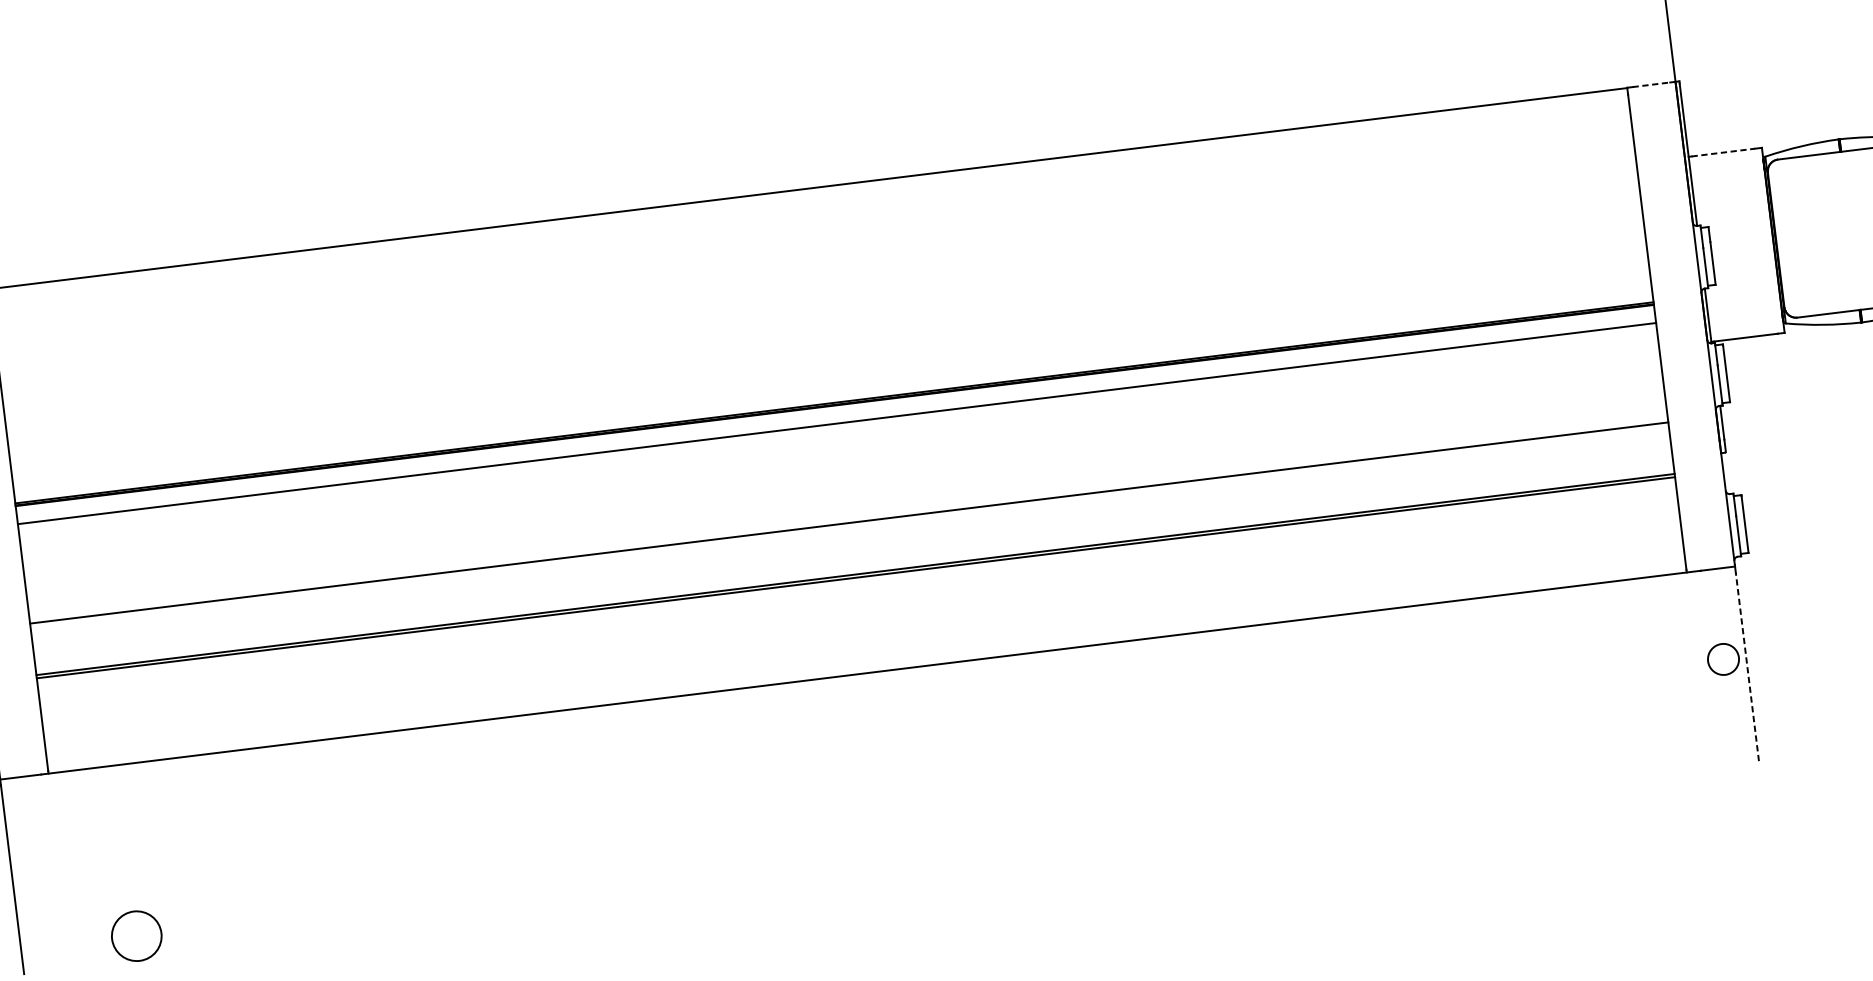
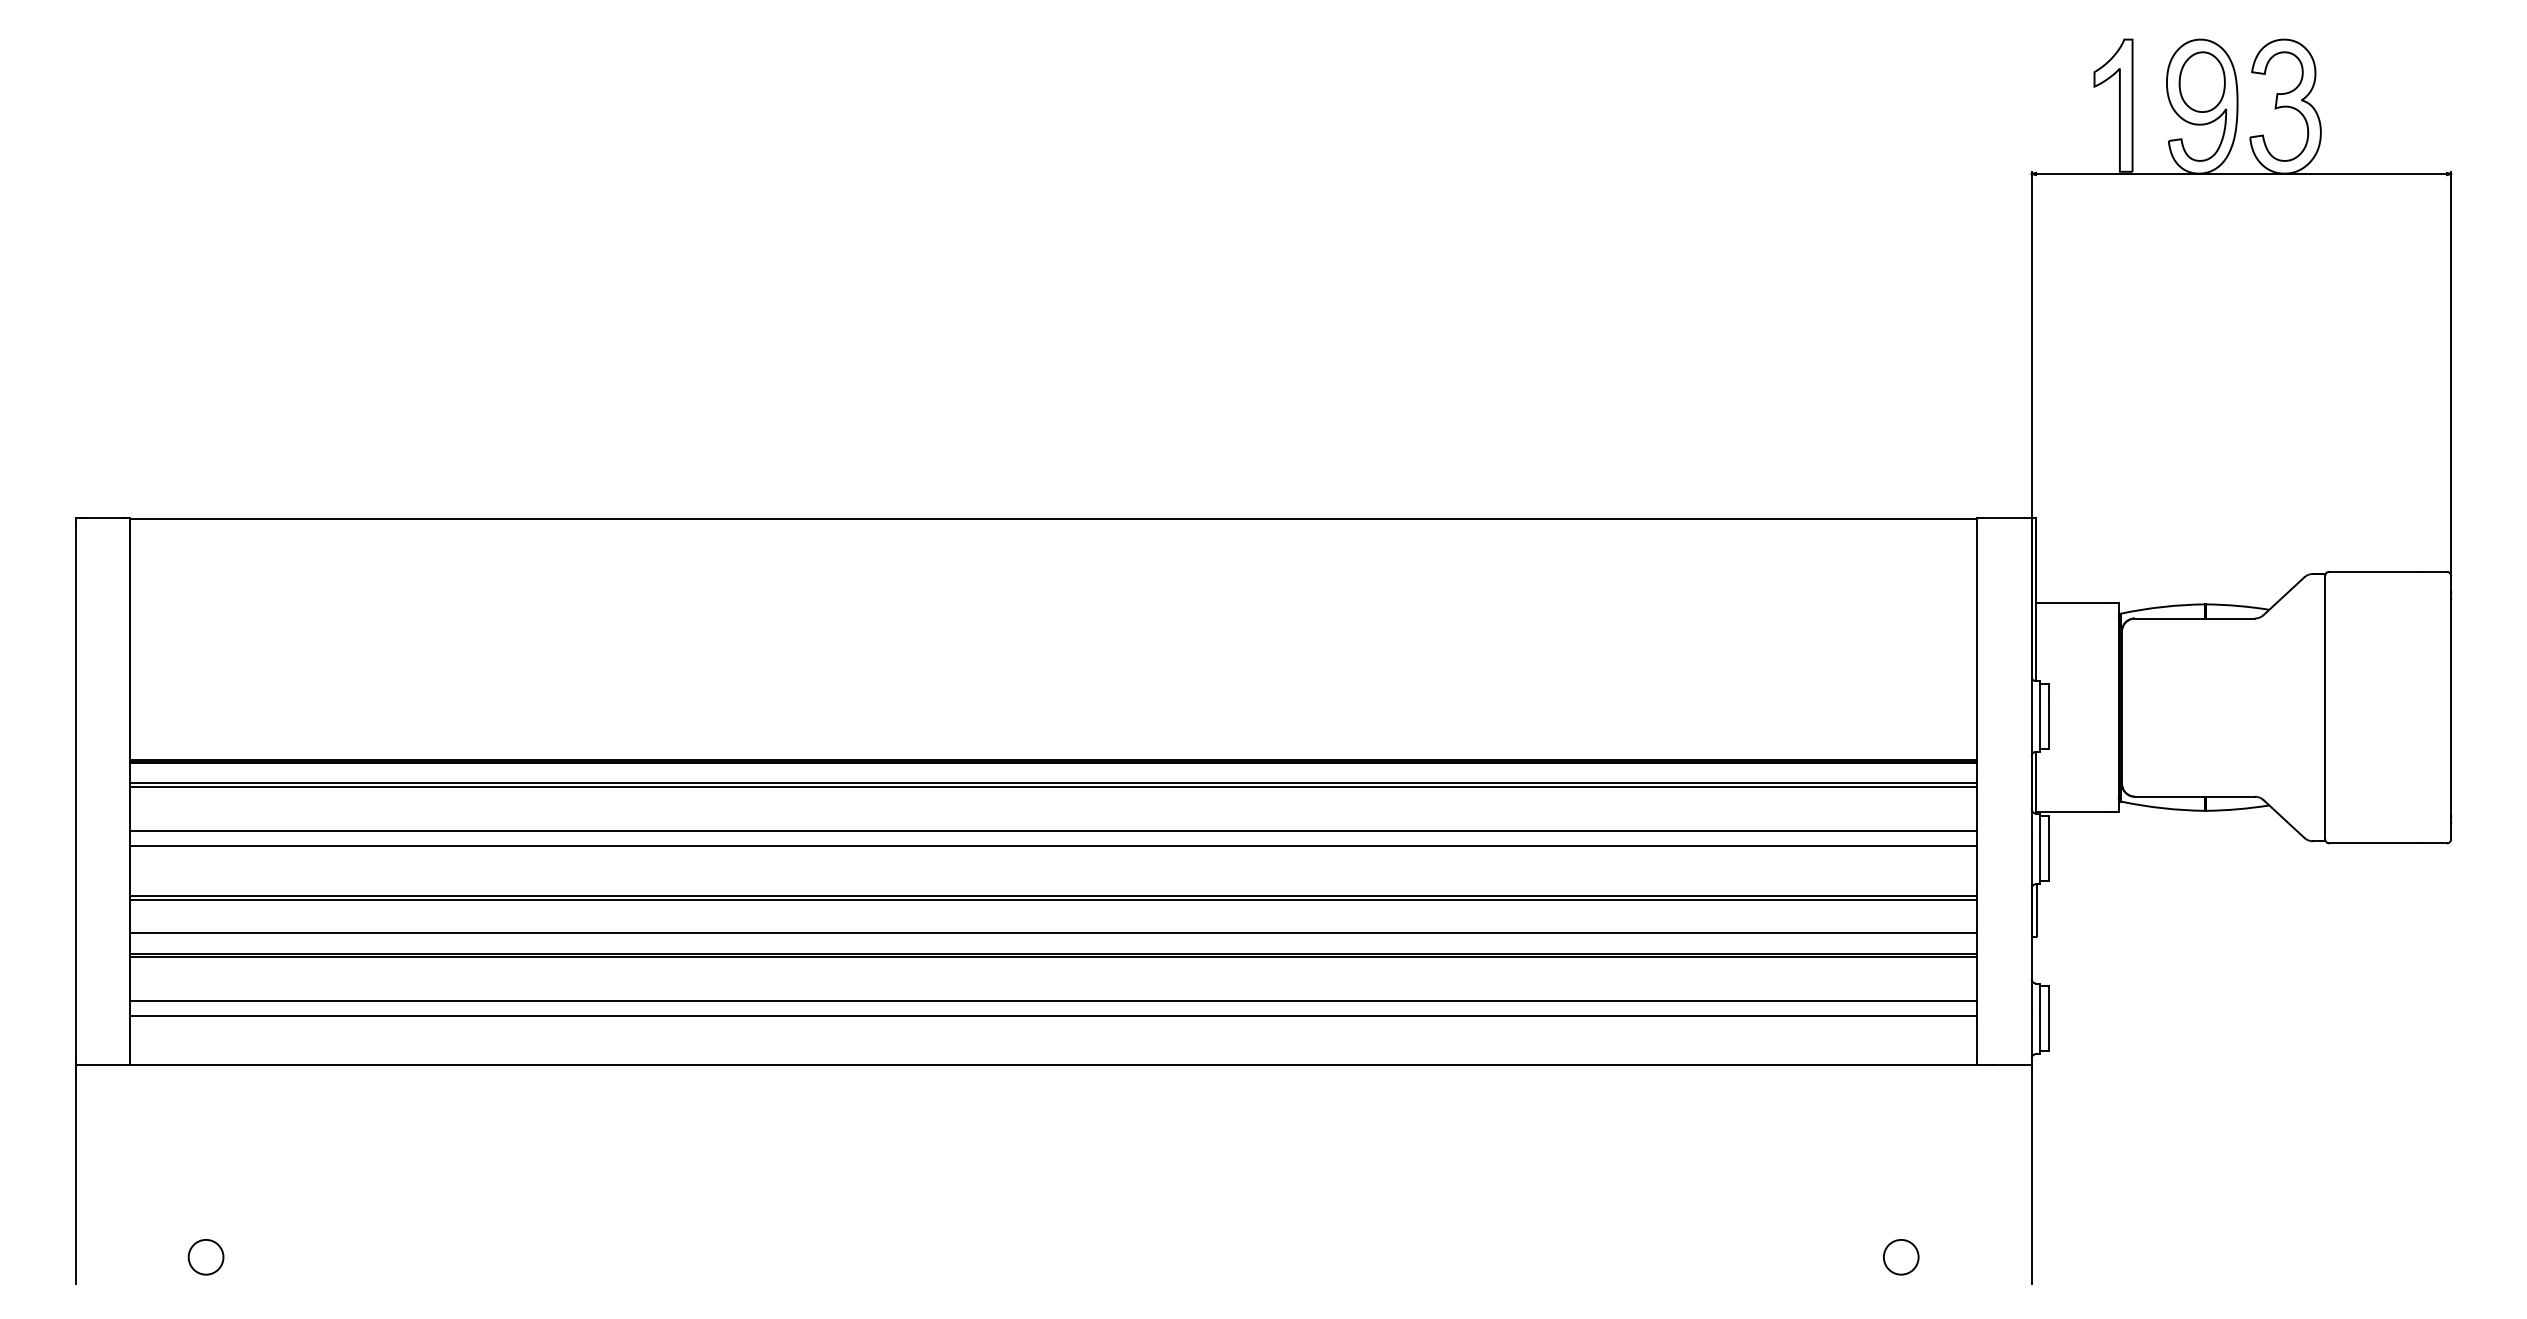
line: (1652, 84) -> (2005, 518), dashed -> solid
line: (1723, 152) -> (2075, 603), dashed -> solid
line: (837, 427) -> (1053, 787), added
line: (842, 466) -> (1053, 831), added
line: (843, 479) -> (1053, 846), added
line: (849, 526) -> (1053, 899), added
line: (853, 556) -> (1053, 933), added
line: (860, 616) -> (1053, 1000), added
line: (862, 630) -> (1053, 1016), added
circle: (1723, 659) -> (1901, 1257), moved
line: (1747, 666) -> (2031, 1177), dashed -> solid
circle: (136, 935) -> (205, 1256), size x0.62

